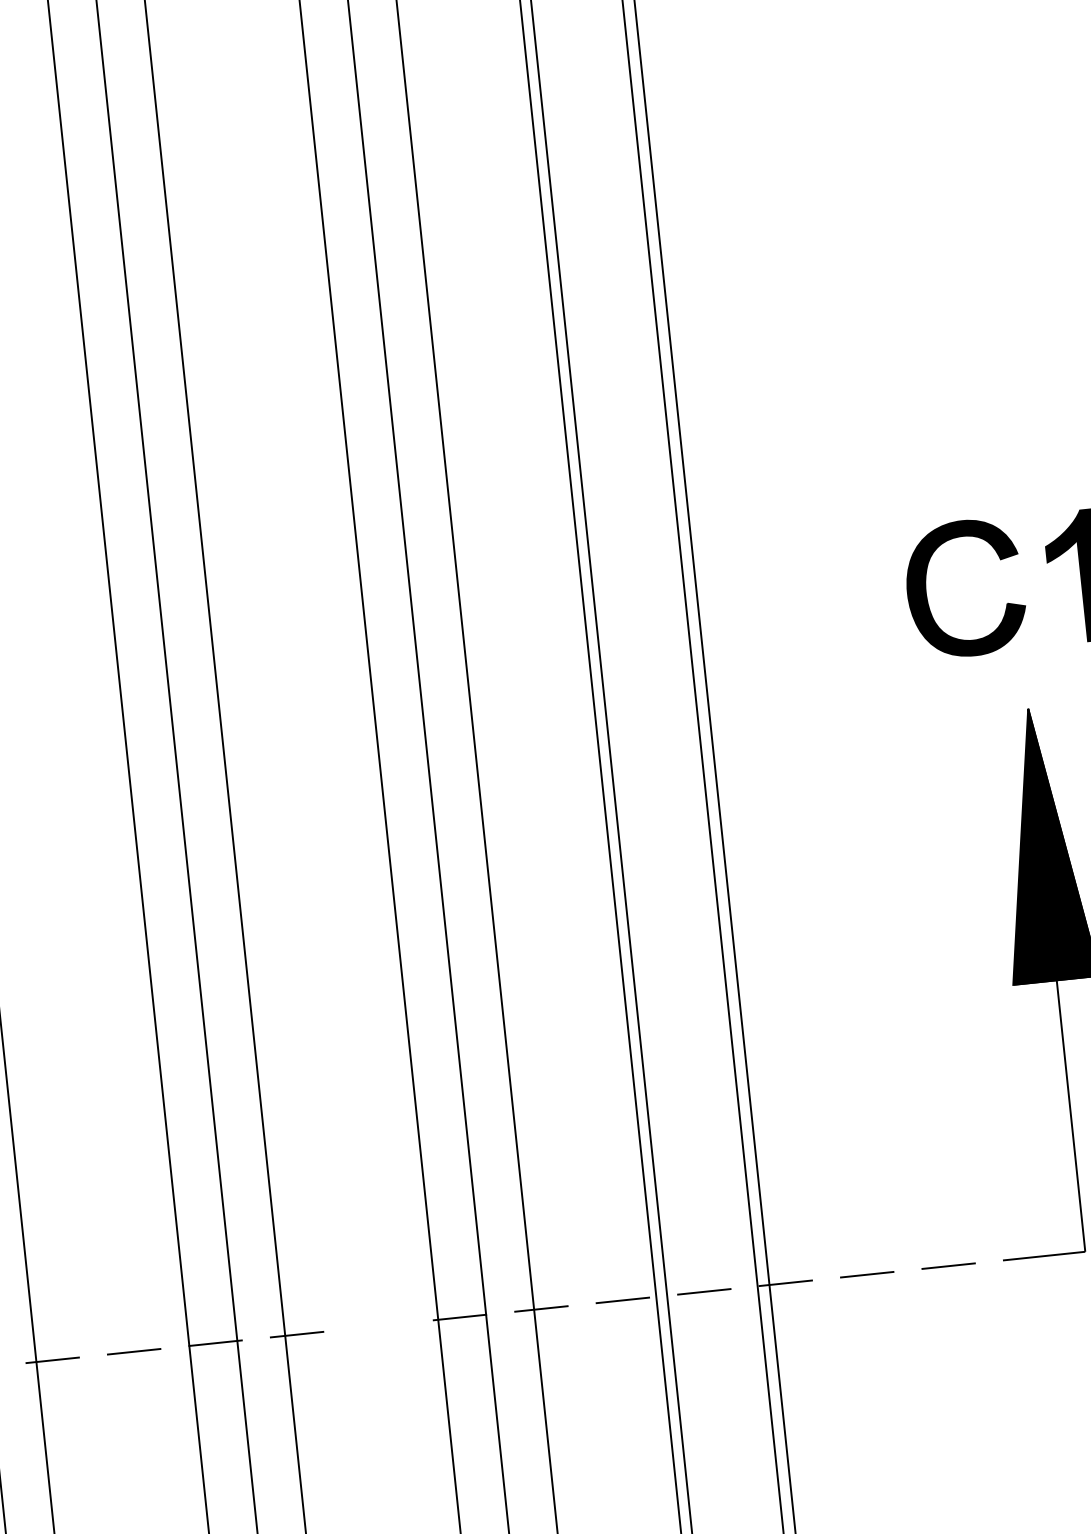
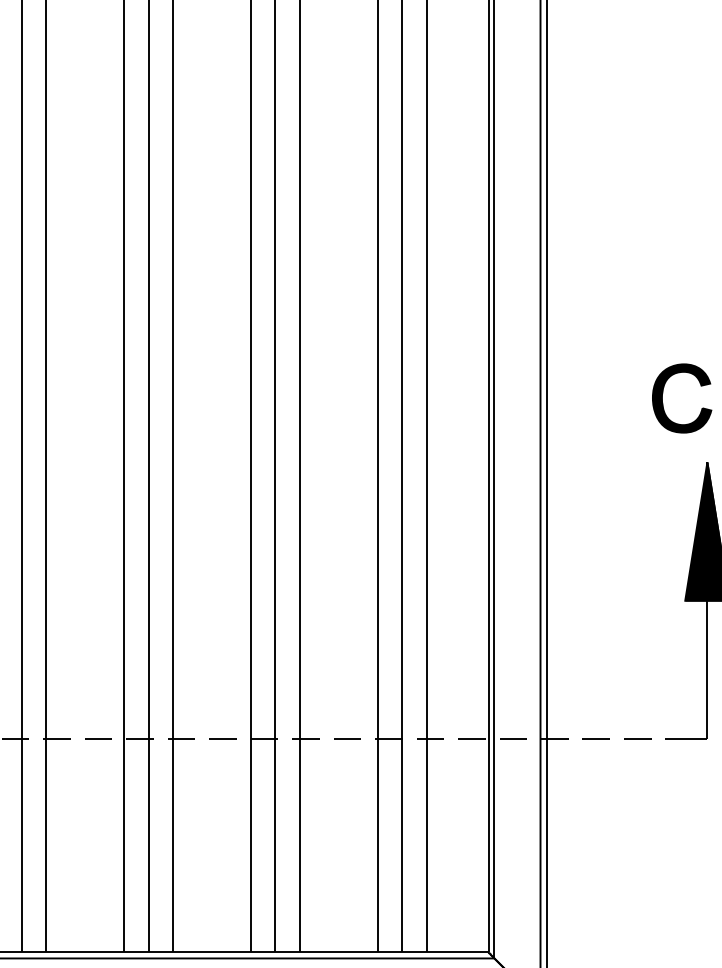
line: (378, 1325) -> (347, 738), added

